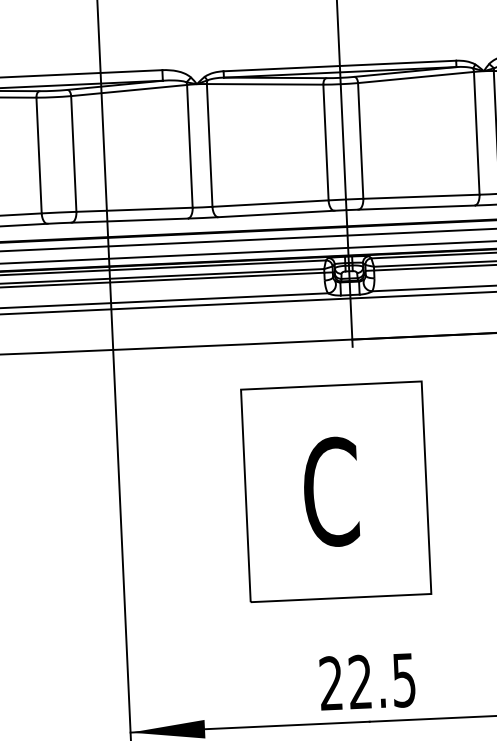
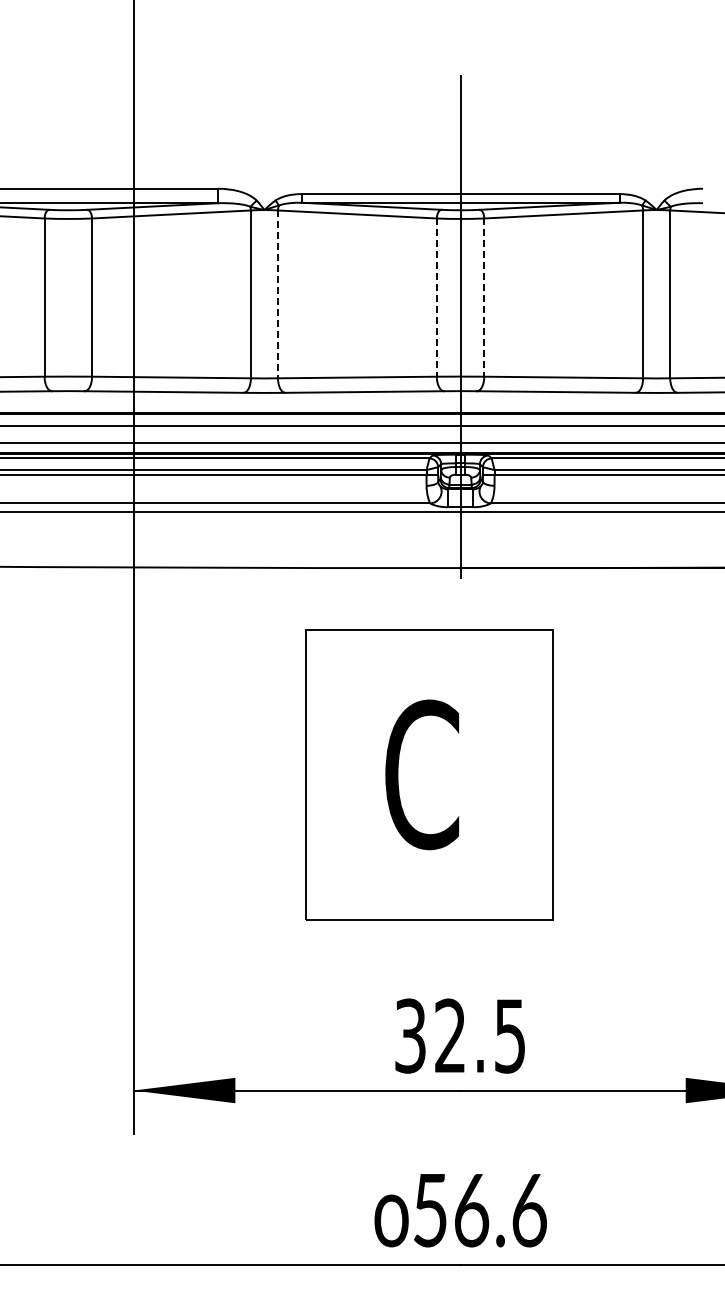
line: (360, 141) -> (484, 298), solid -> dashed
line: (325, 143) -> (436, 298), solid -> dashed
line: (210, 145) -> (278, 294), solid -> dashed
text: (331, 683) -> (410, 1035), 22.5 -> 32.5

